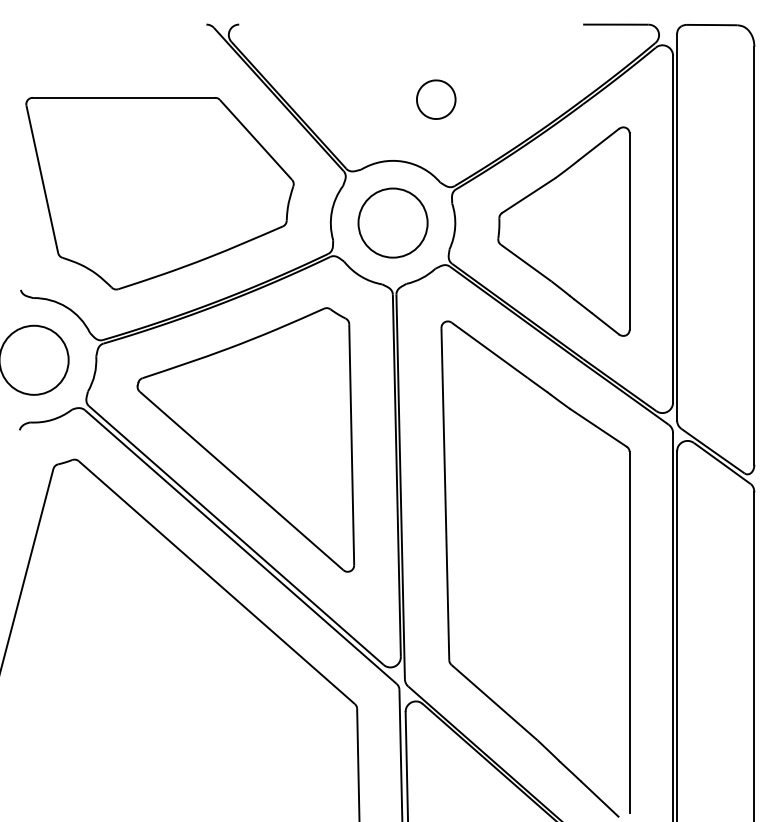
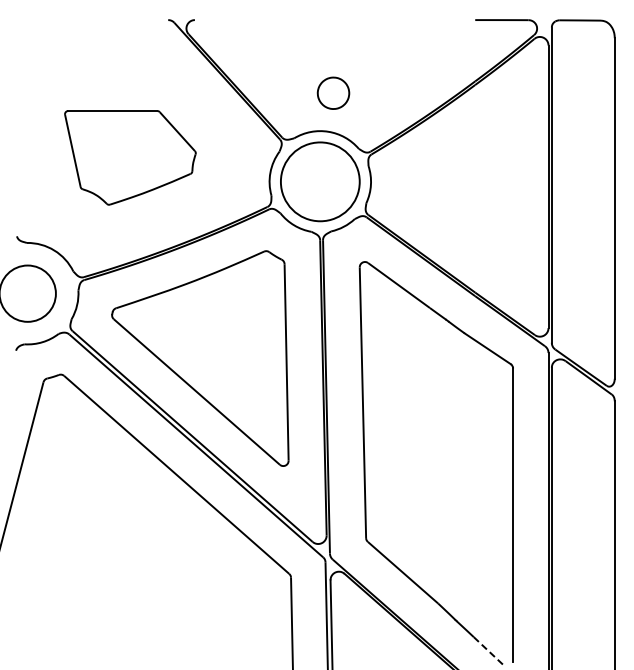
part: (436, 98) -> (333, 92), moved
part: (160, 193) -> (130, 157), size x0.6
circle: (393, 222) -> (320, 181), size x1.4
part: (563, 231) -> (459, 188), removed
line: (599, 799) -> (488, 651), solid -> dashed

